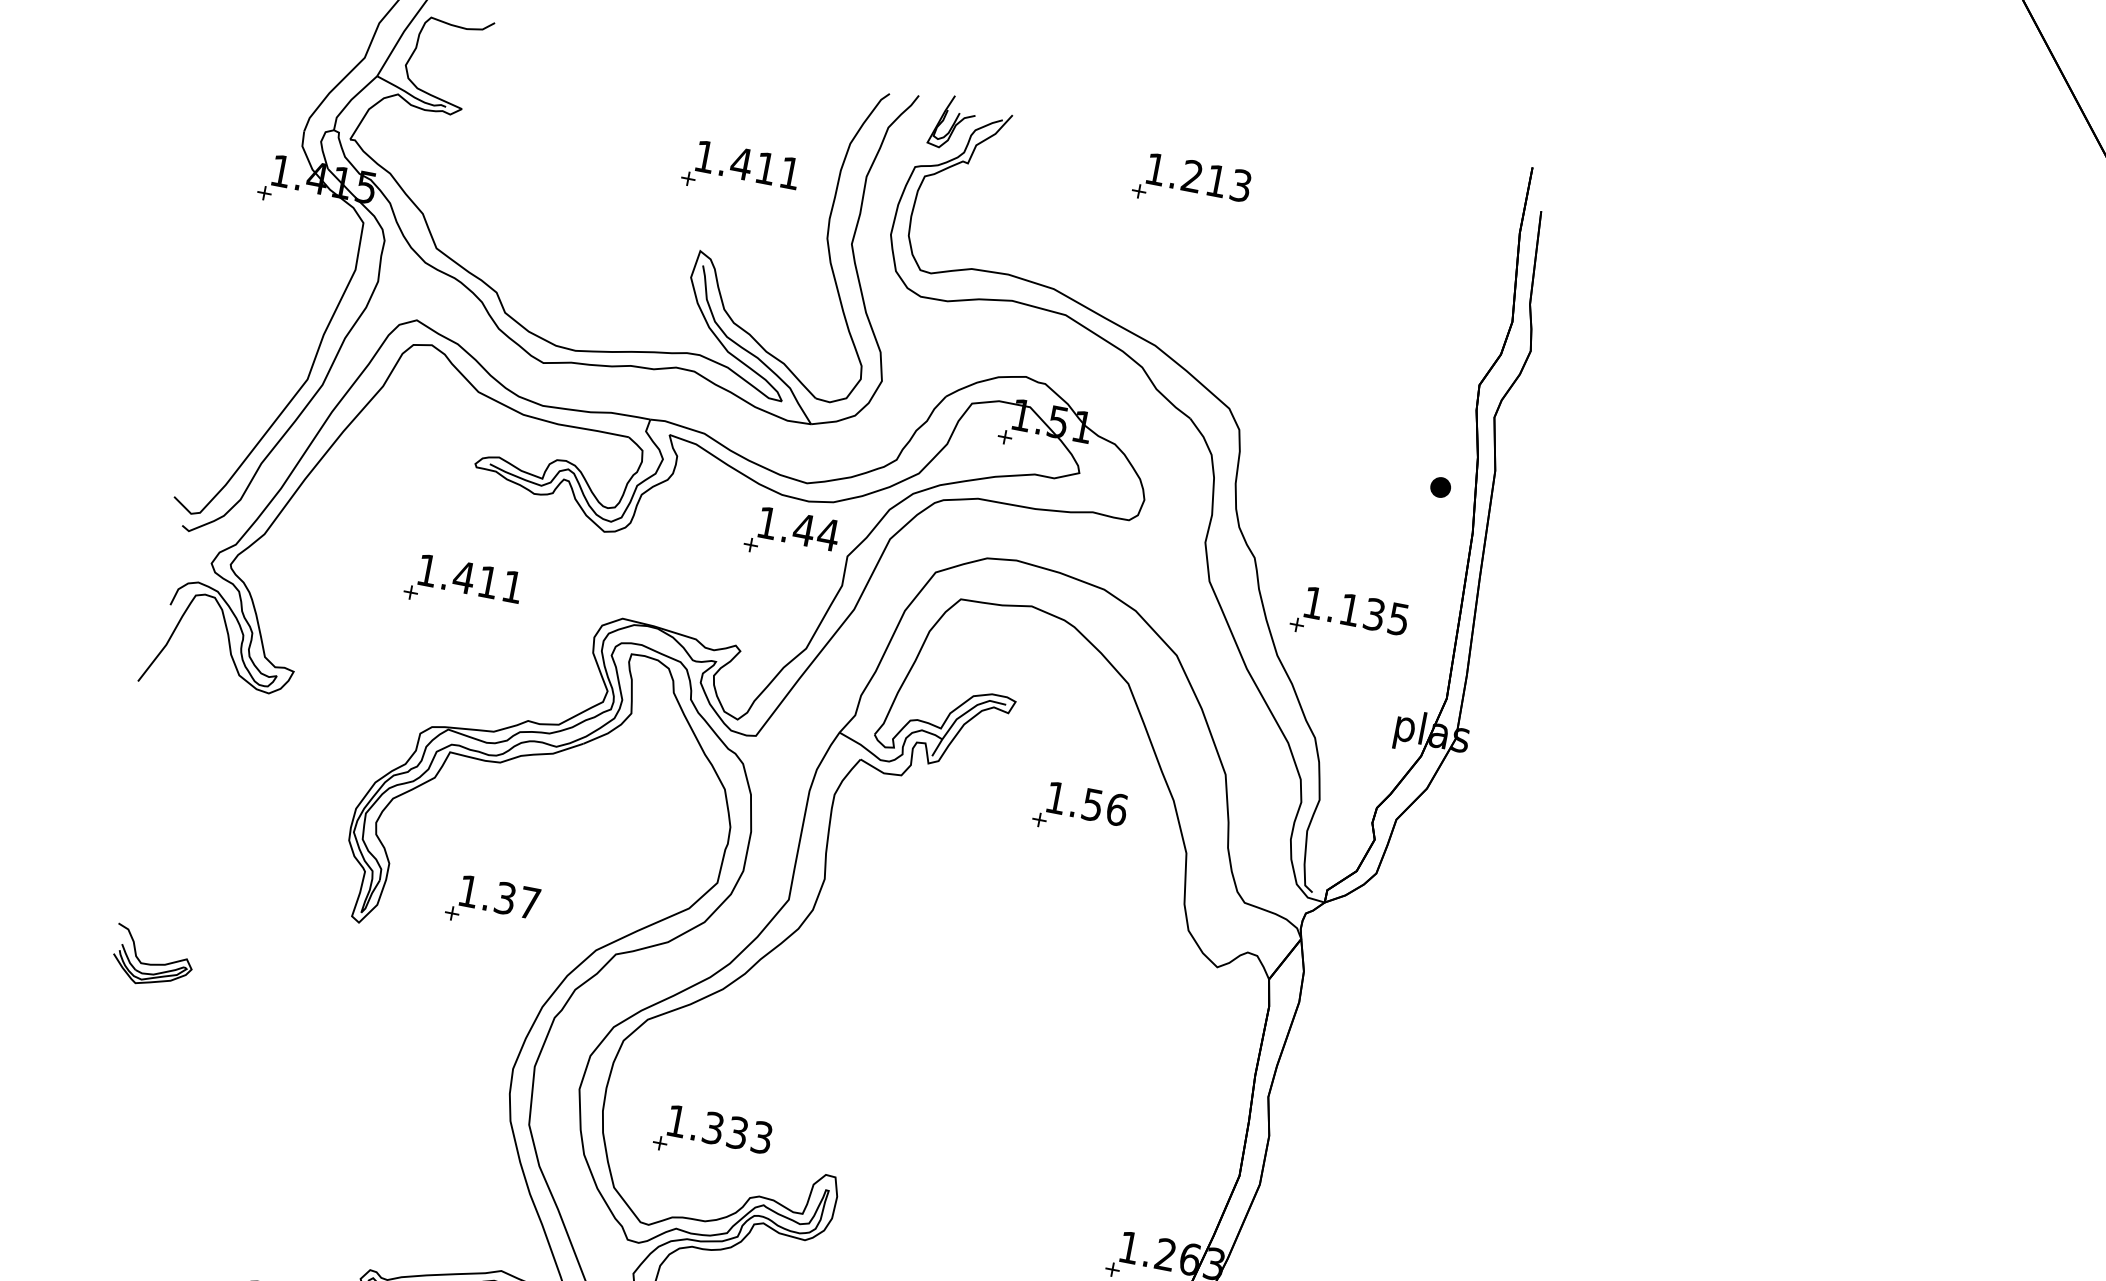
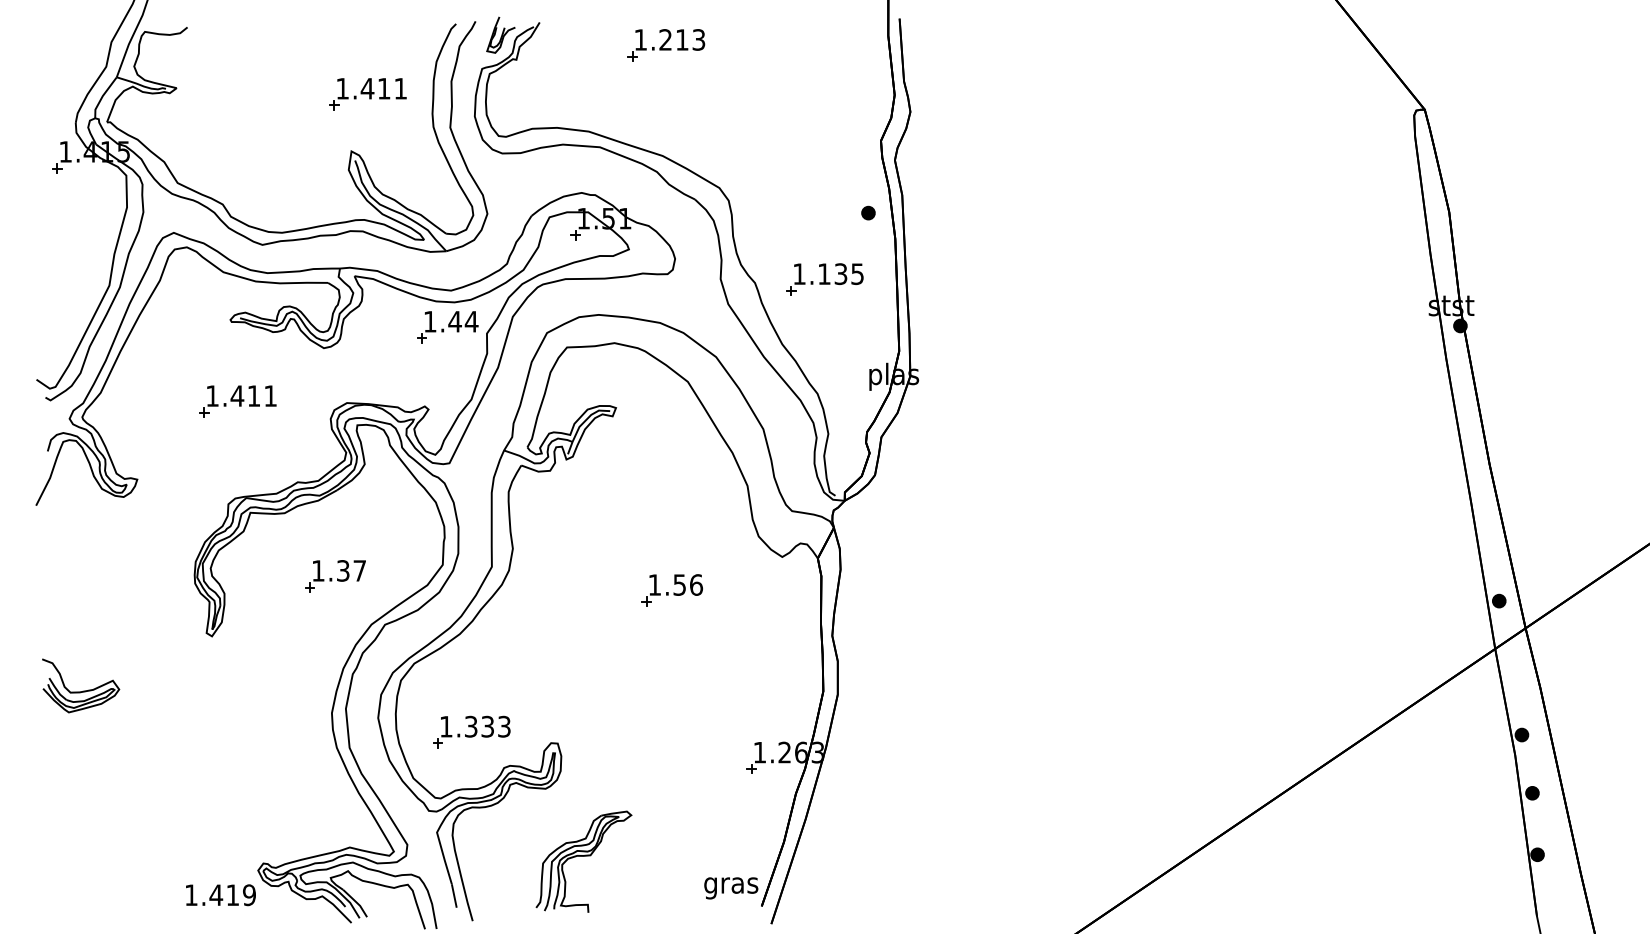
part: (1348, 617) -> (824, 279), moved
part: (1079, 810) -> (671, 590), moved
part: (492, 904) -> (335, 576), moved
part: (153, 957) -> (81, 685), size x1.43

